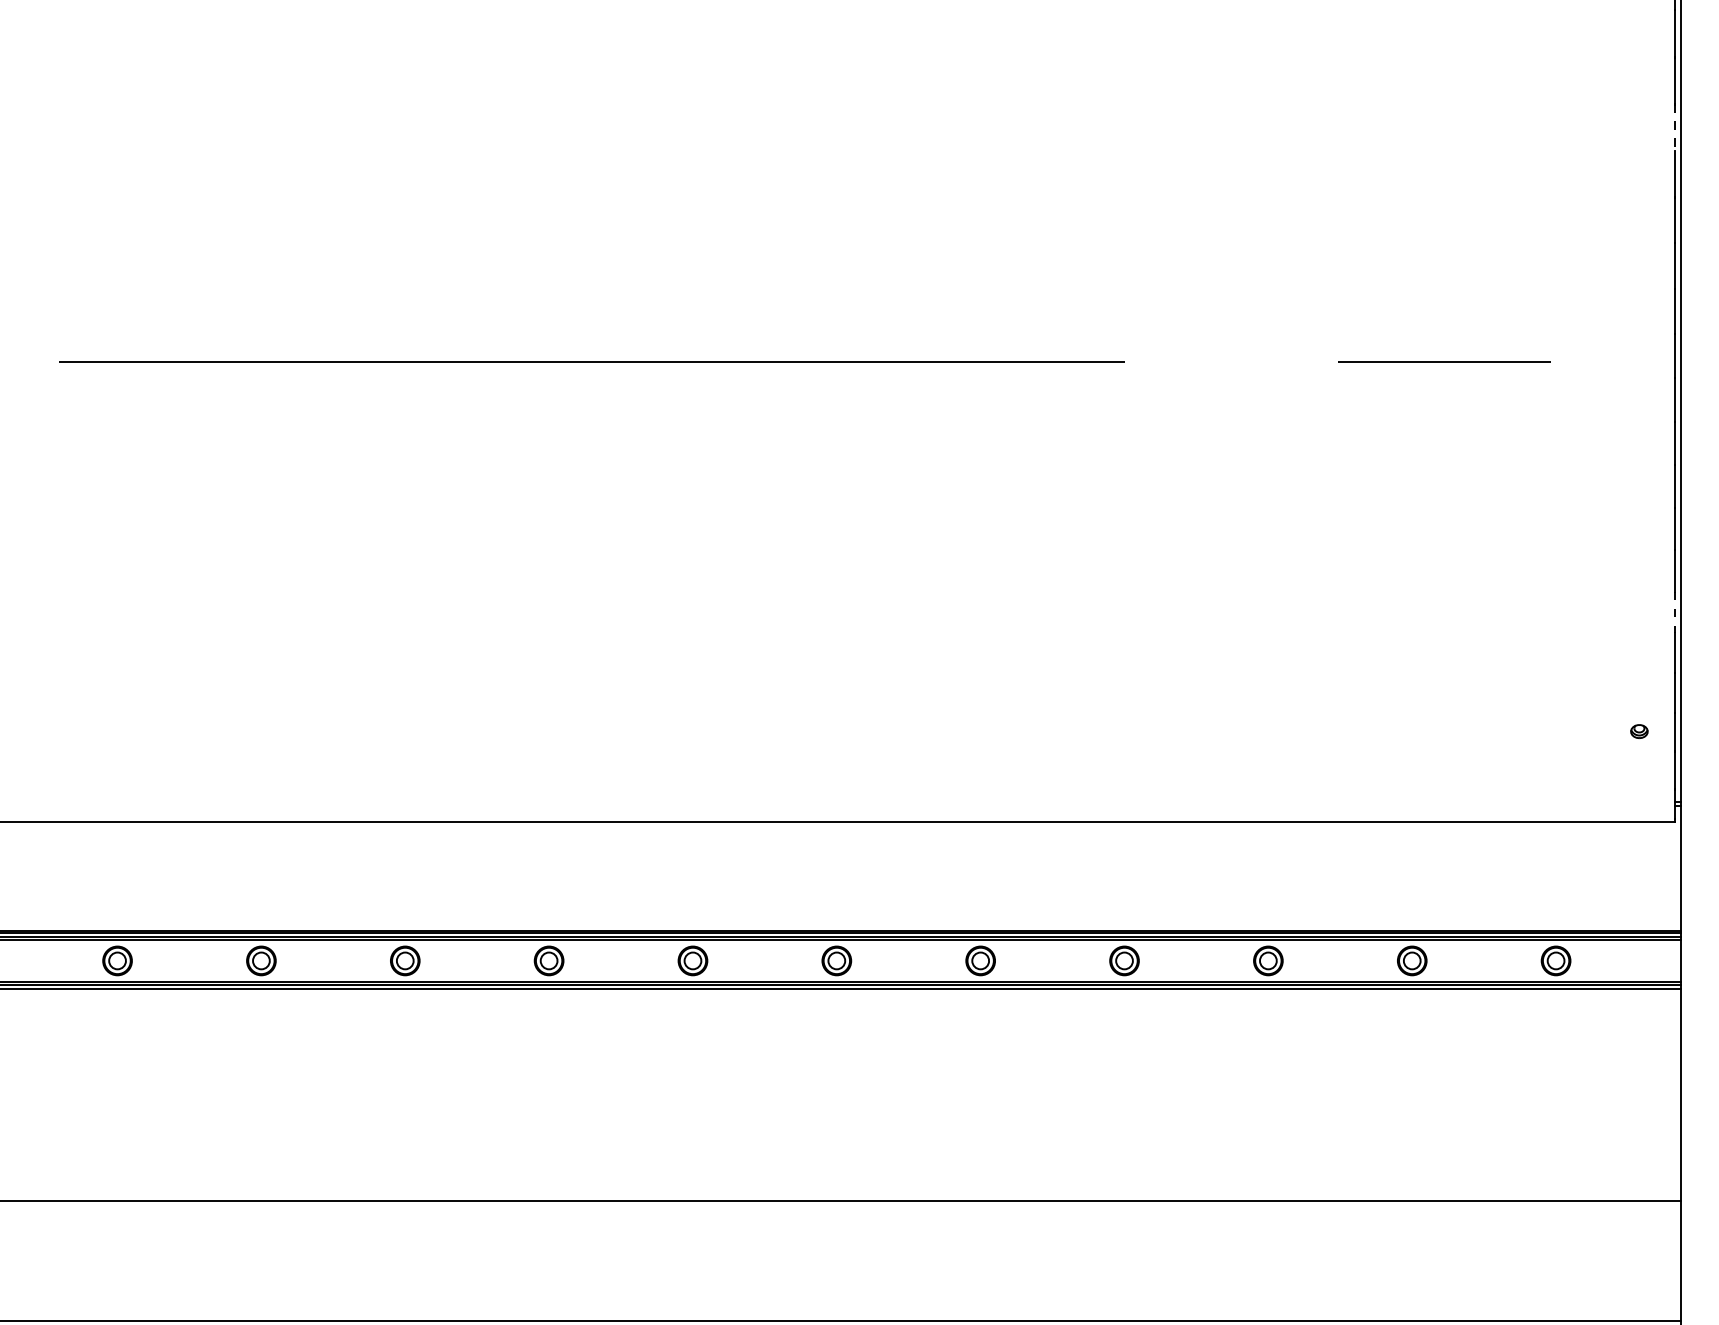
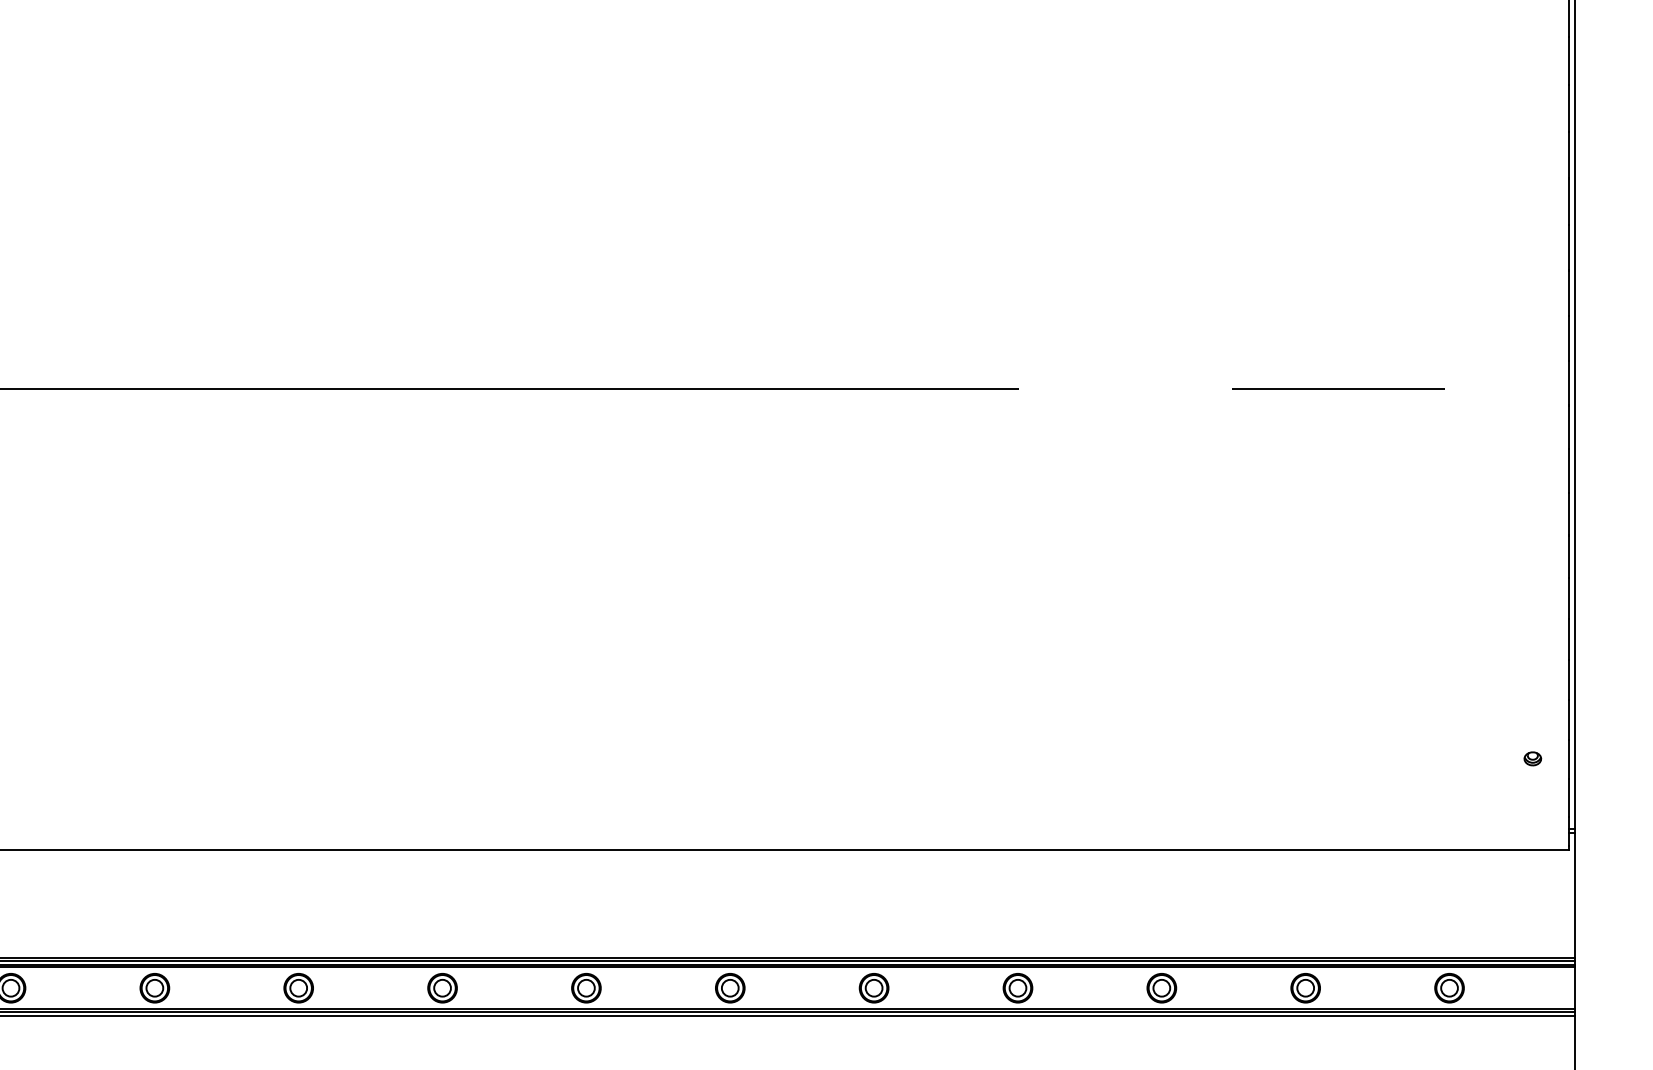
line: (1675, 128) -> (1568, 155), dashed -> solid
line: (1675, 612) -> (1568, 639), dashed -> solid

